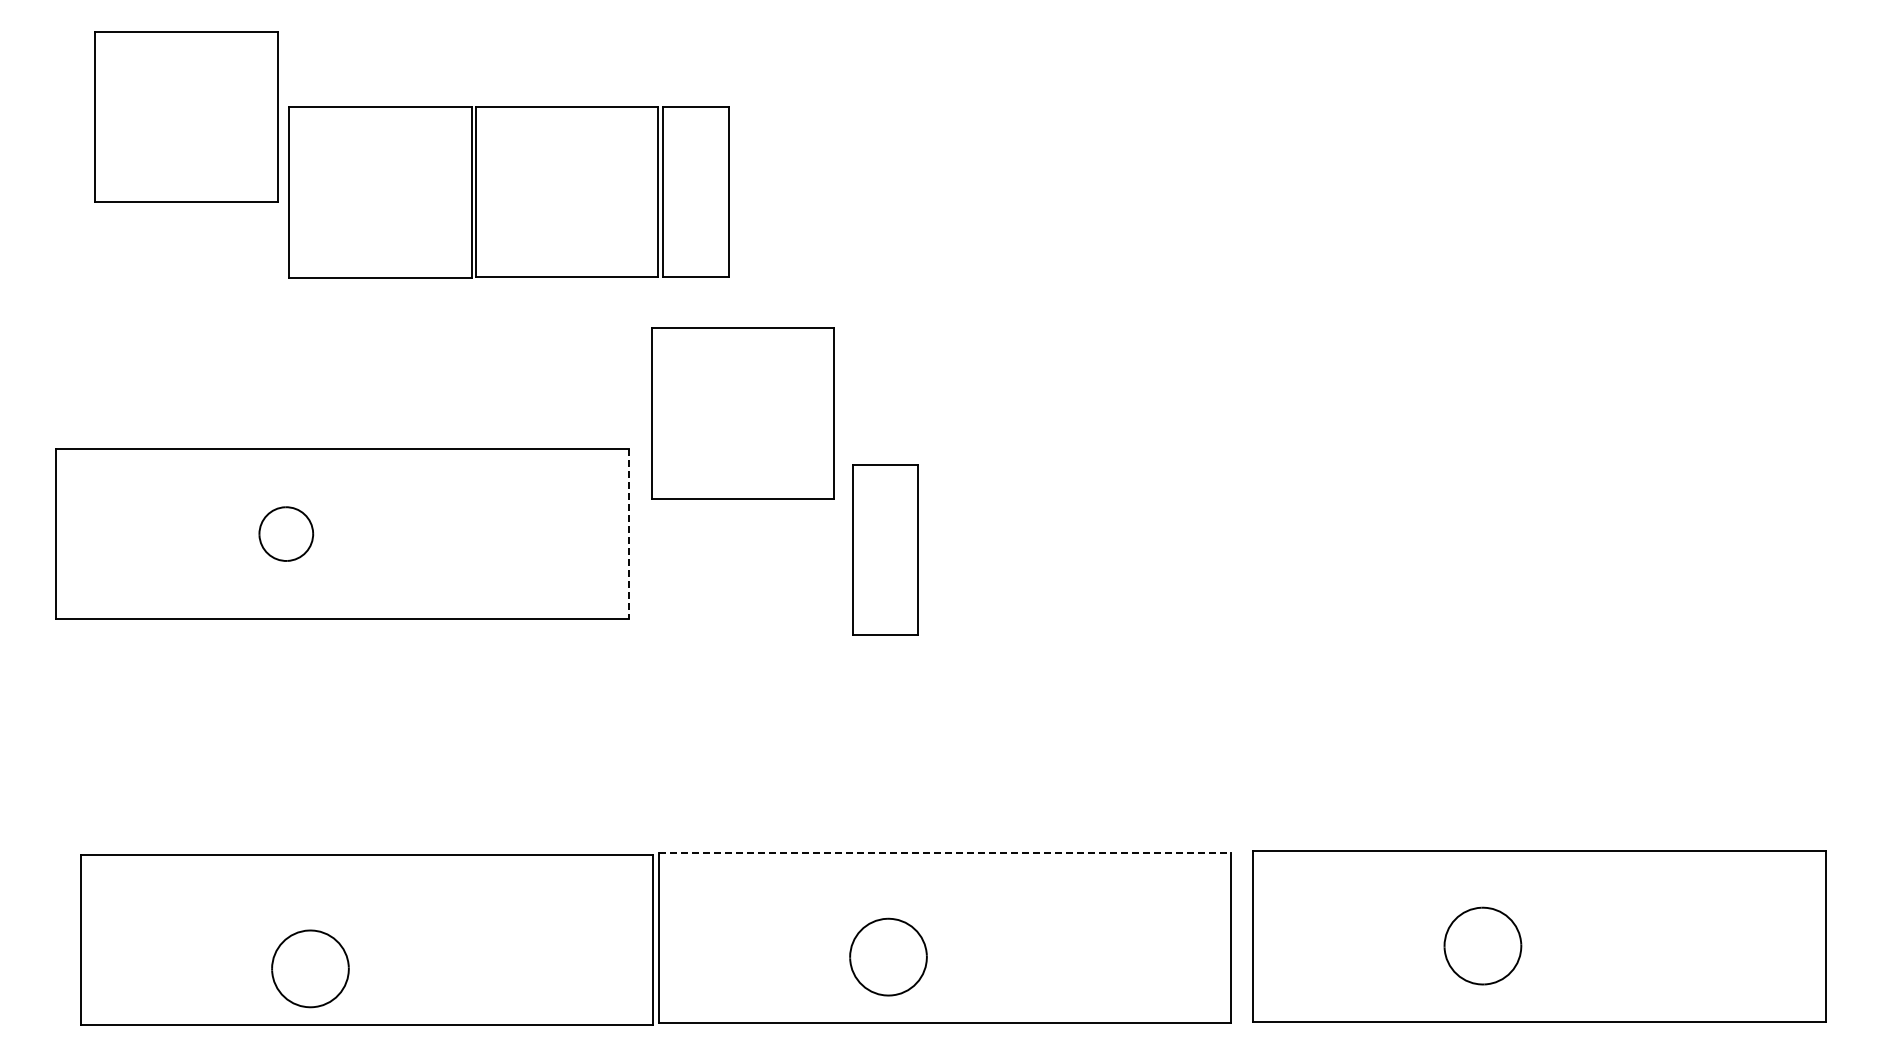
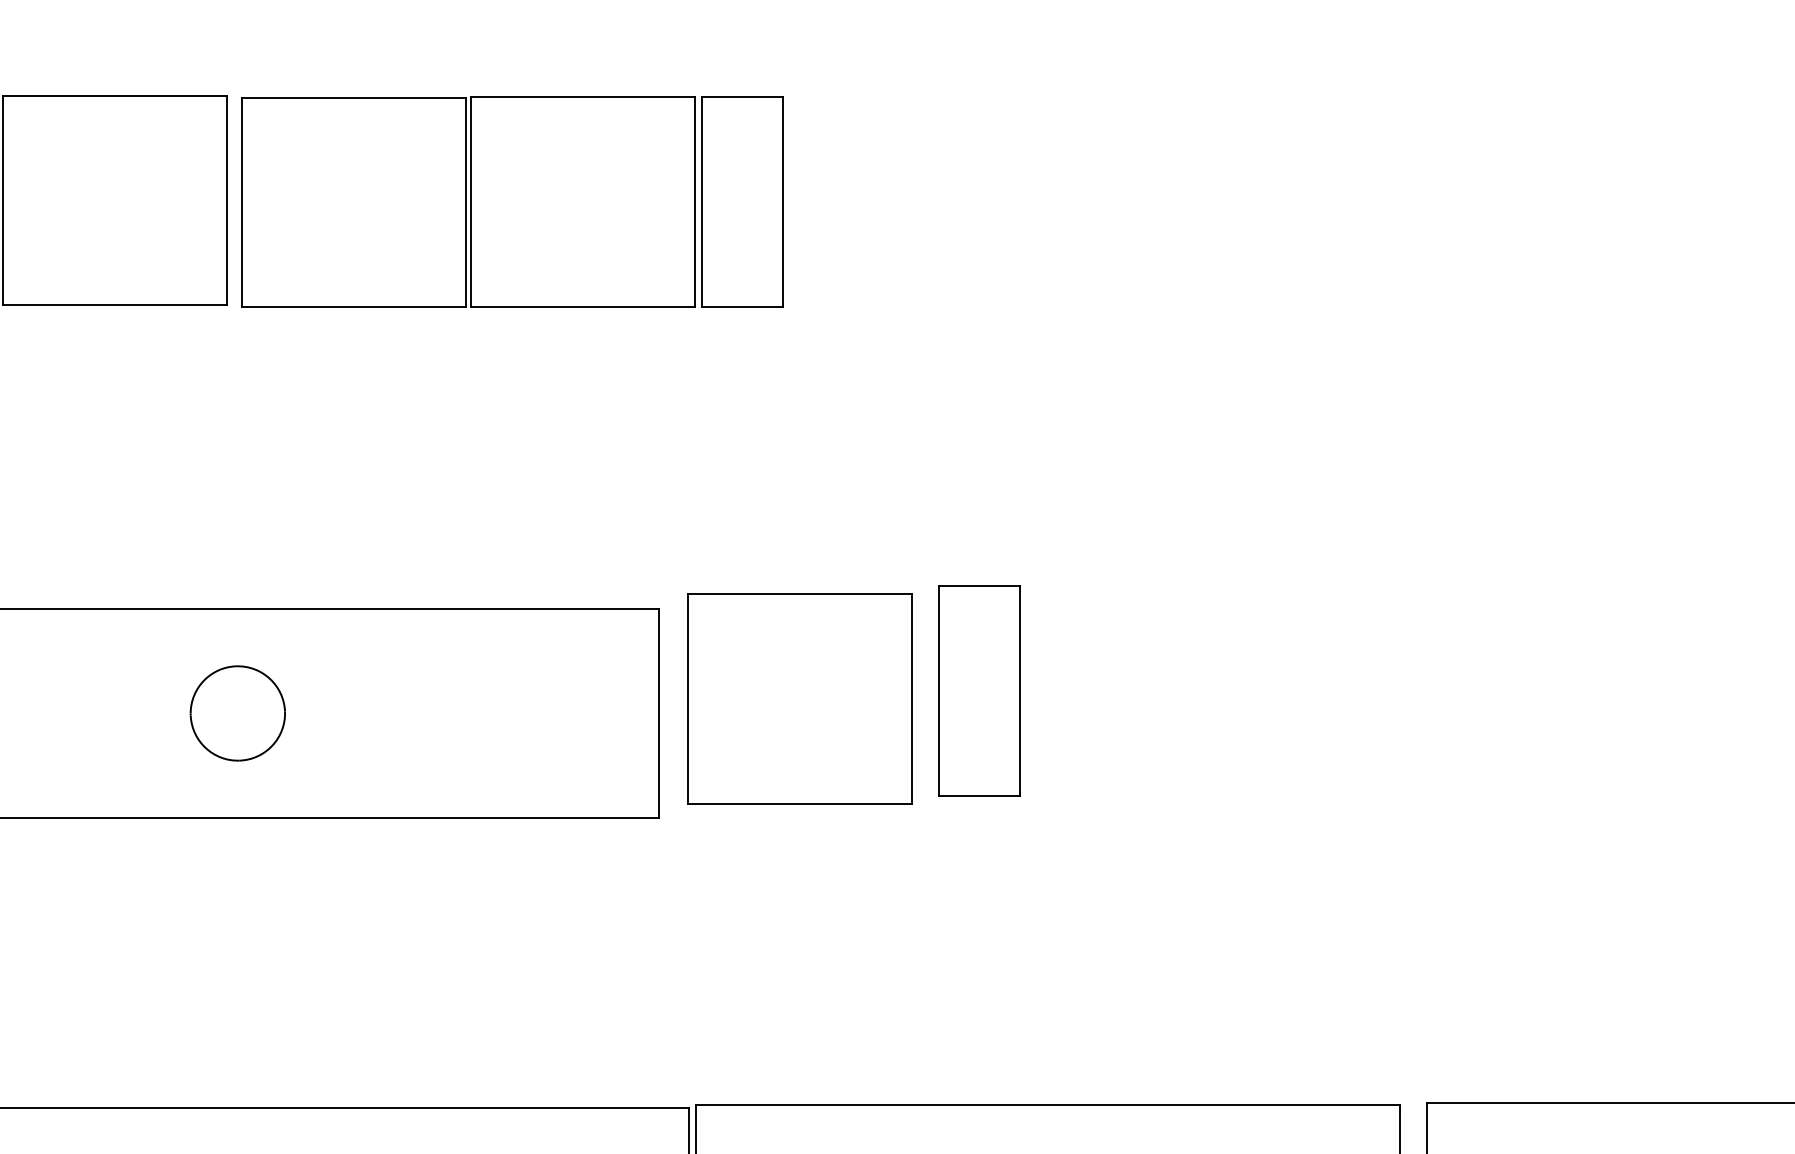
part: (508, 192) -> (511, 202), moved
part: (742, 413) -> (798, 699), moved
part: (286, 533) -> (238, 712), size x1.43
line: (628, 534) -> (658, 713), dashed -> solid
part: (885, 549) -> (979, 690), moved
line: (945, 852) -> (1048, 1104), dashed -> solid

